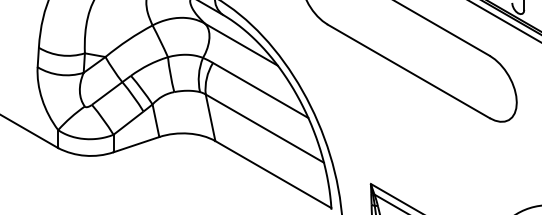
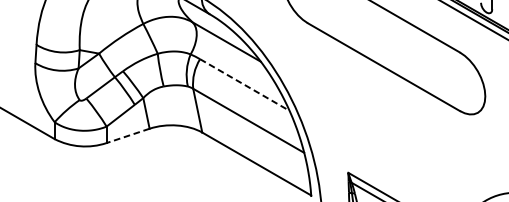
line: (261, 90) -> (245, 85), solid -> dashed
line: (135, 144) -> (127, 135), solid -> dashed

